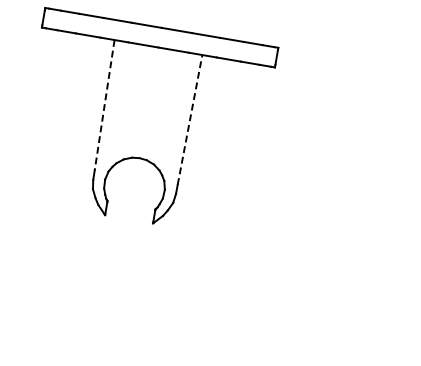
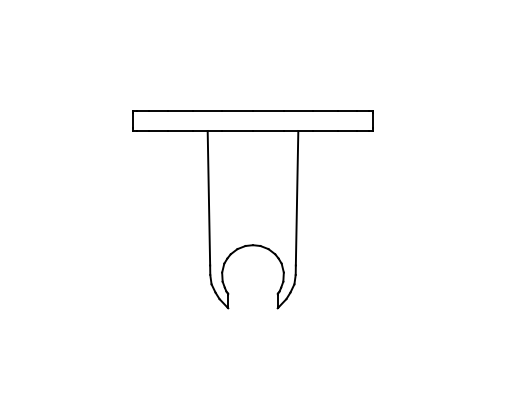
line: (104, 105) -> (208, 198), dashed -> solid
line: (190, 119) -> (297, 197), dashed -> solid

